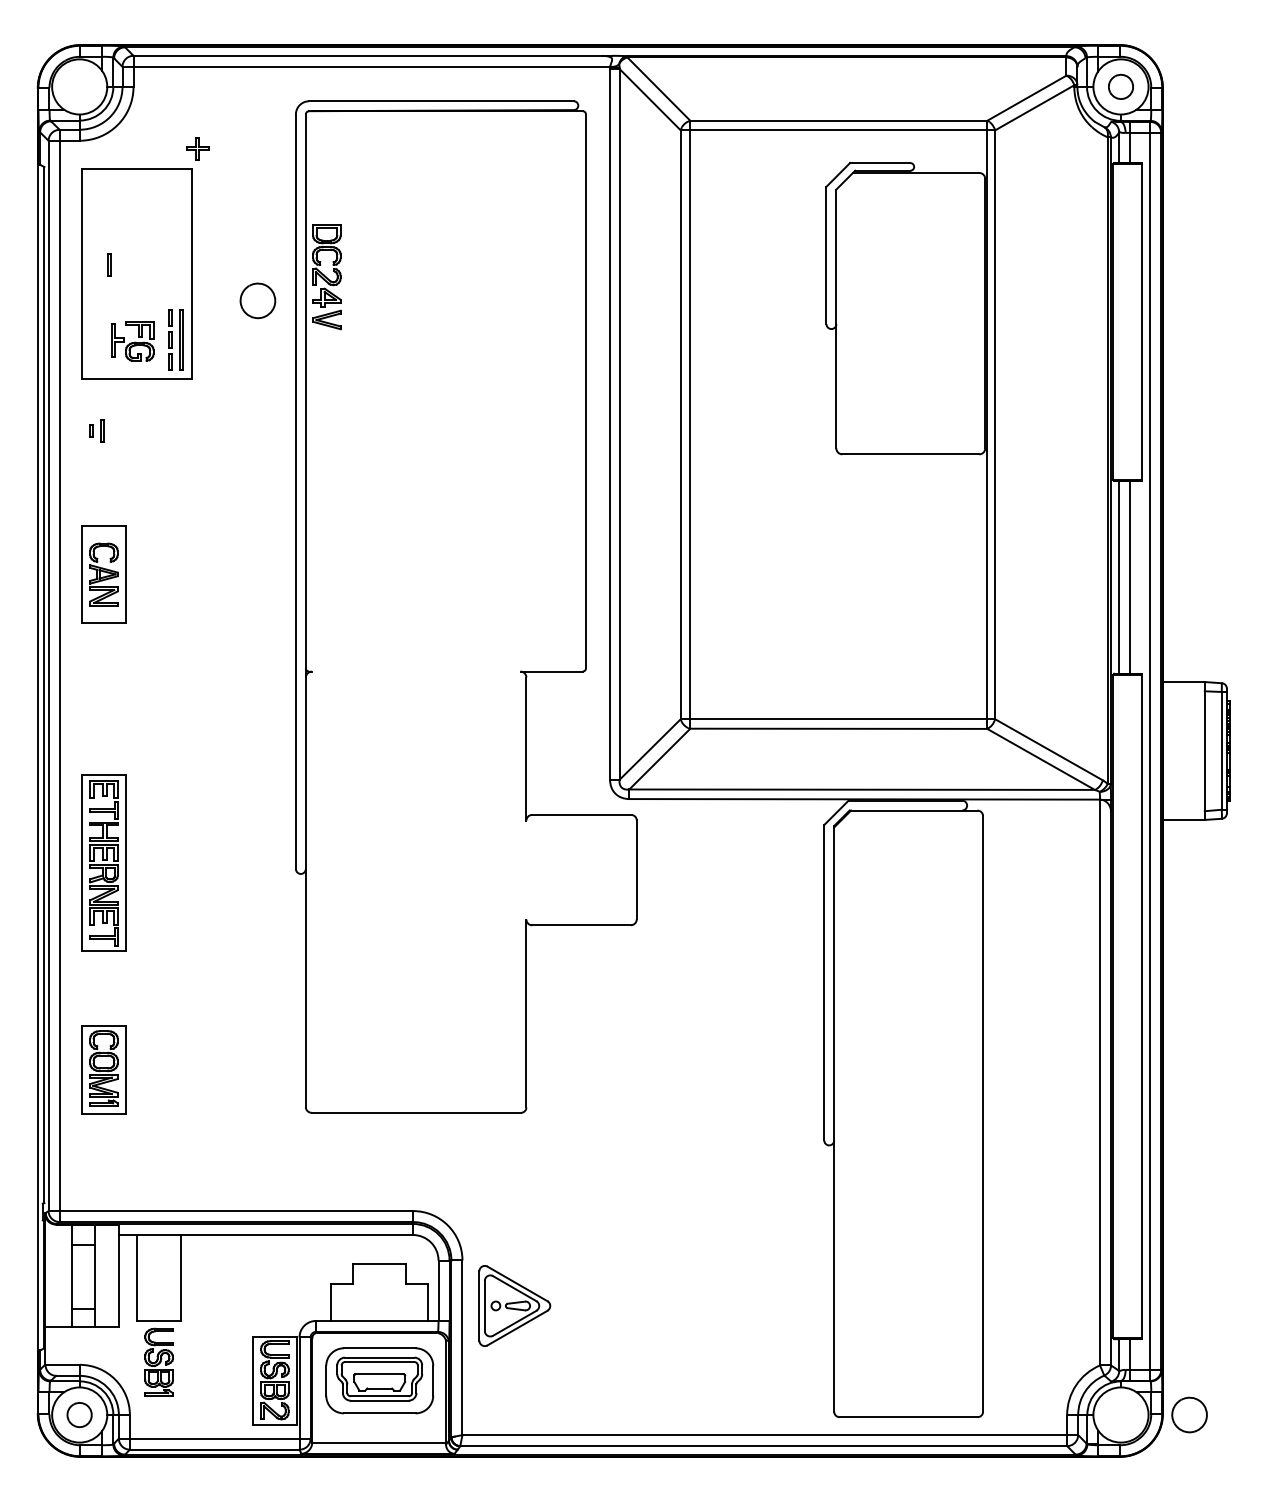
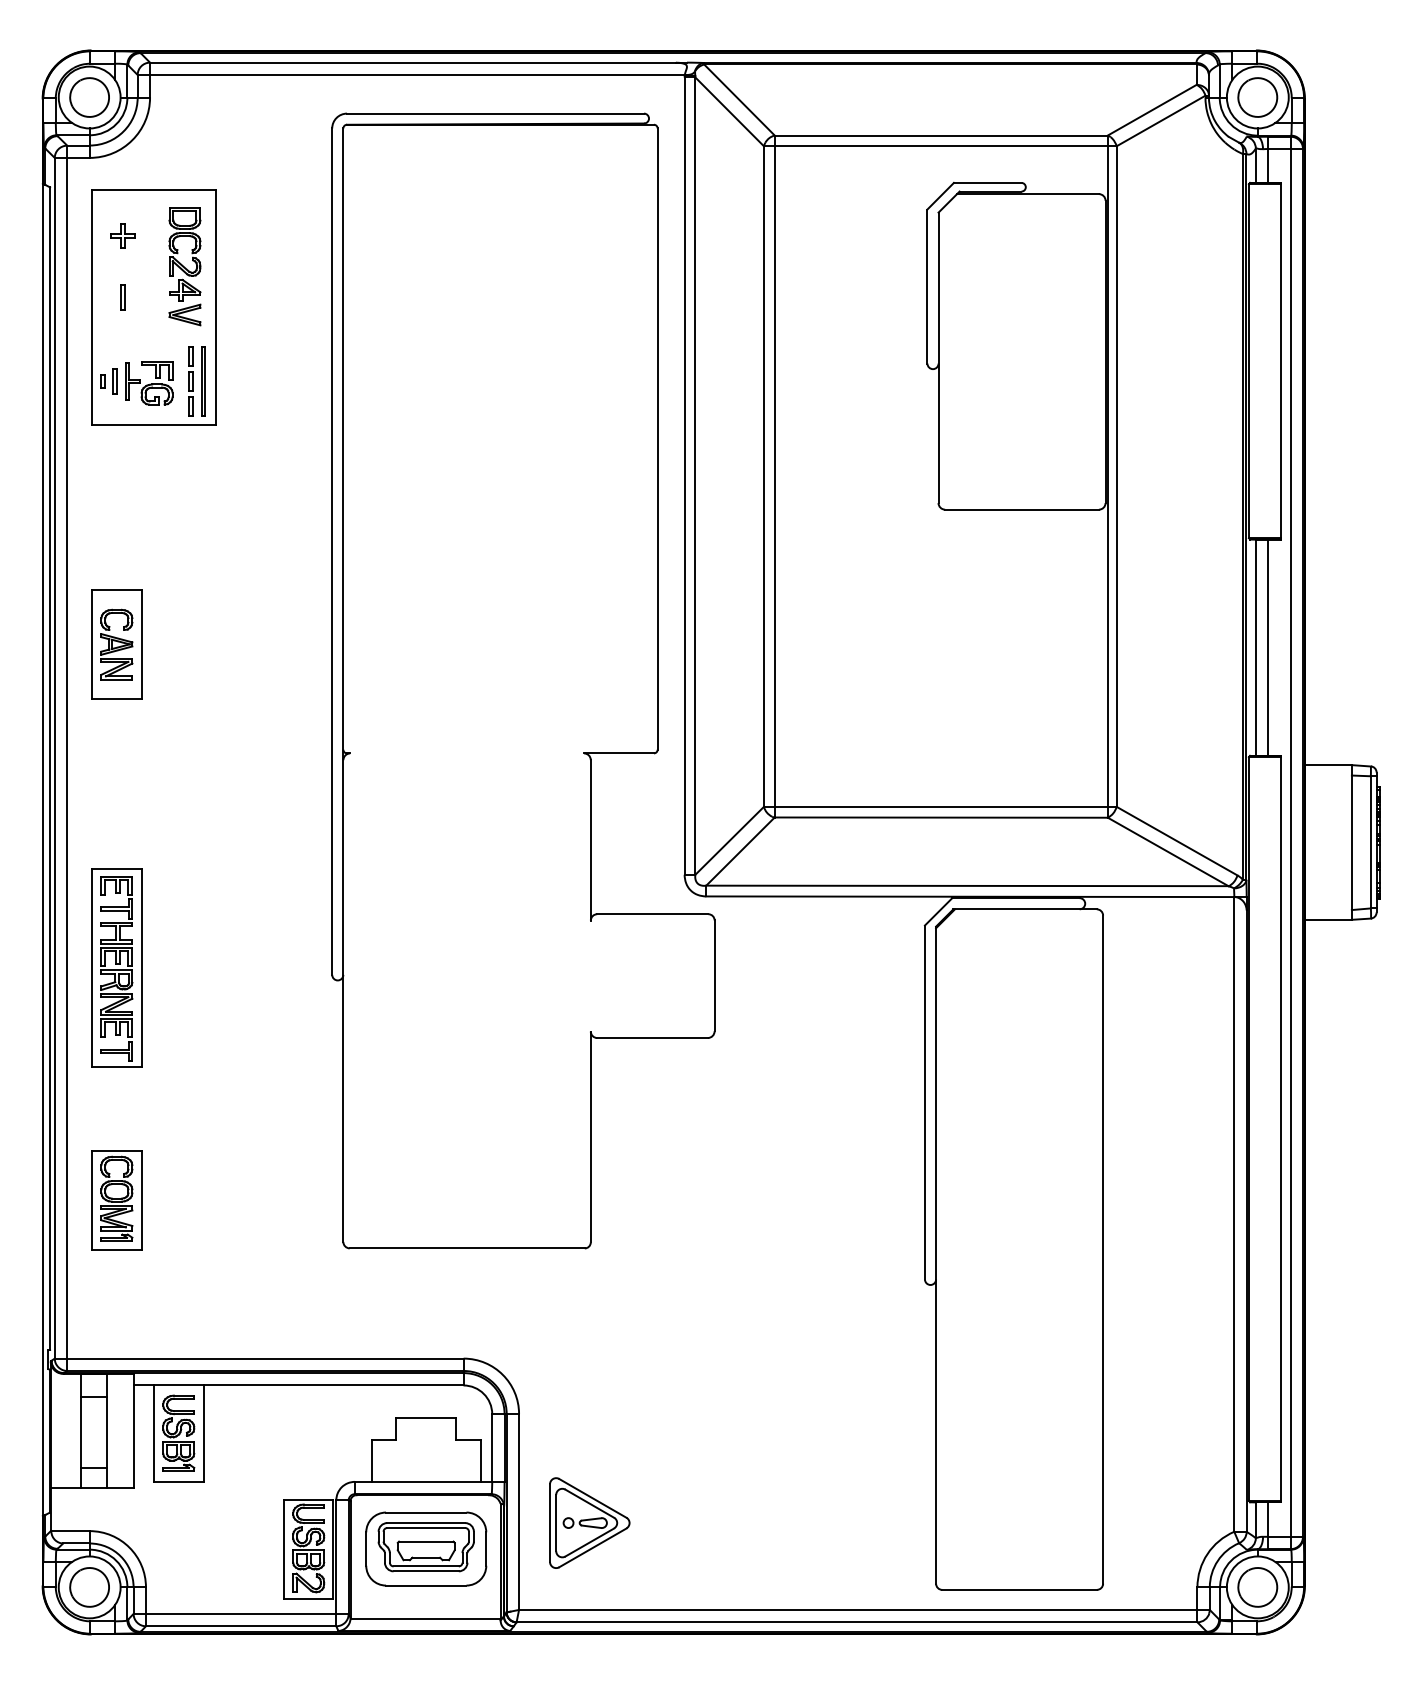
part: (1120, 86) -> (1257, 97), size x1.43
part: (197, 148) -> (122, 235), moved
part: (326, 276) -> (184, 266), moved
part: (257, 300) -> (89, 97), moved
part: (96, 430) -> (108, 381), moved
part: (514, 1305) -> (589, 1522), moved
part: (158, 1361) -> (178, 1432), moved
part: (79, 1415) -> (89, 1587), size x1.43
part: (1189, 1415) -> (1257, 1587), moved

